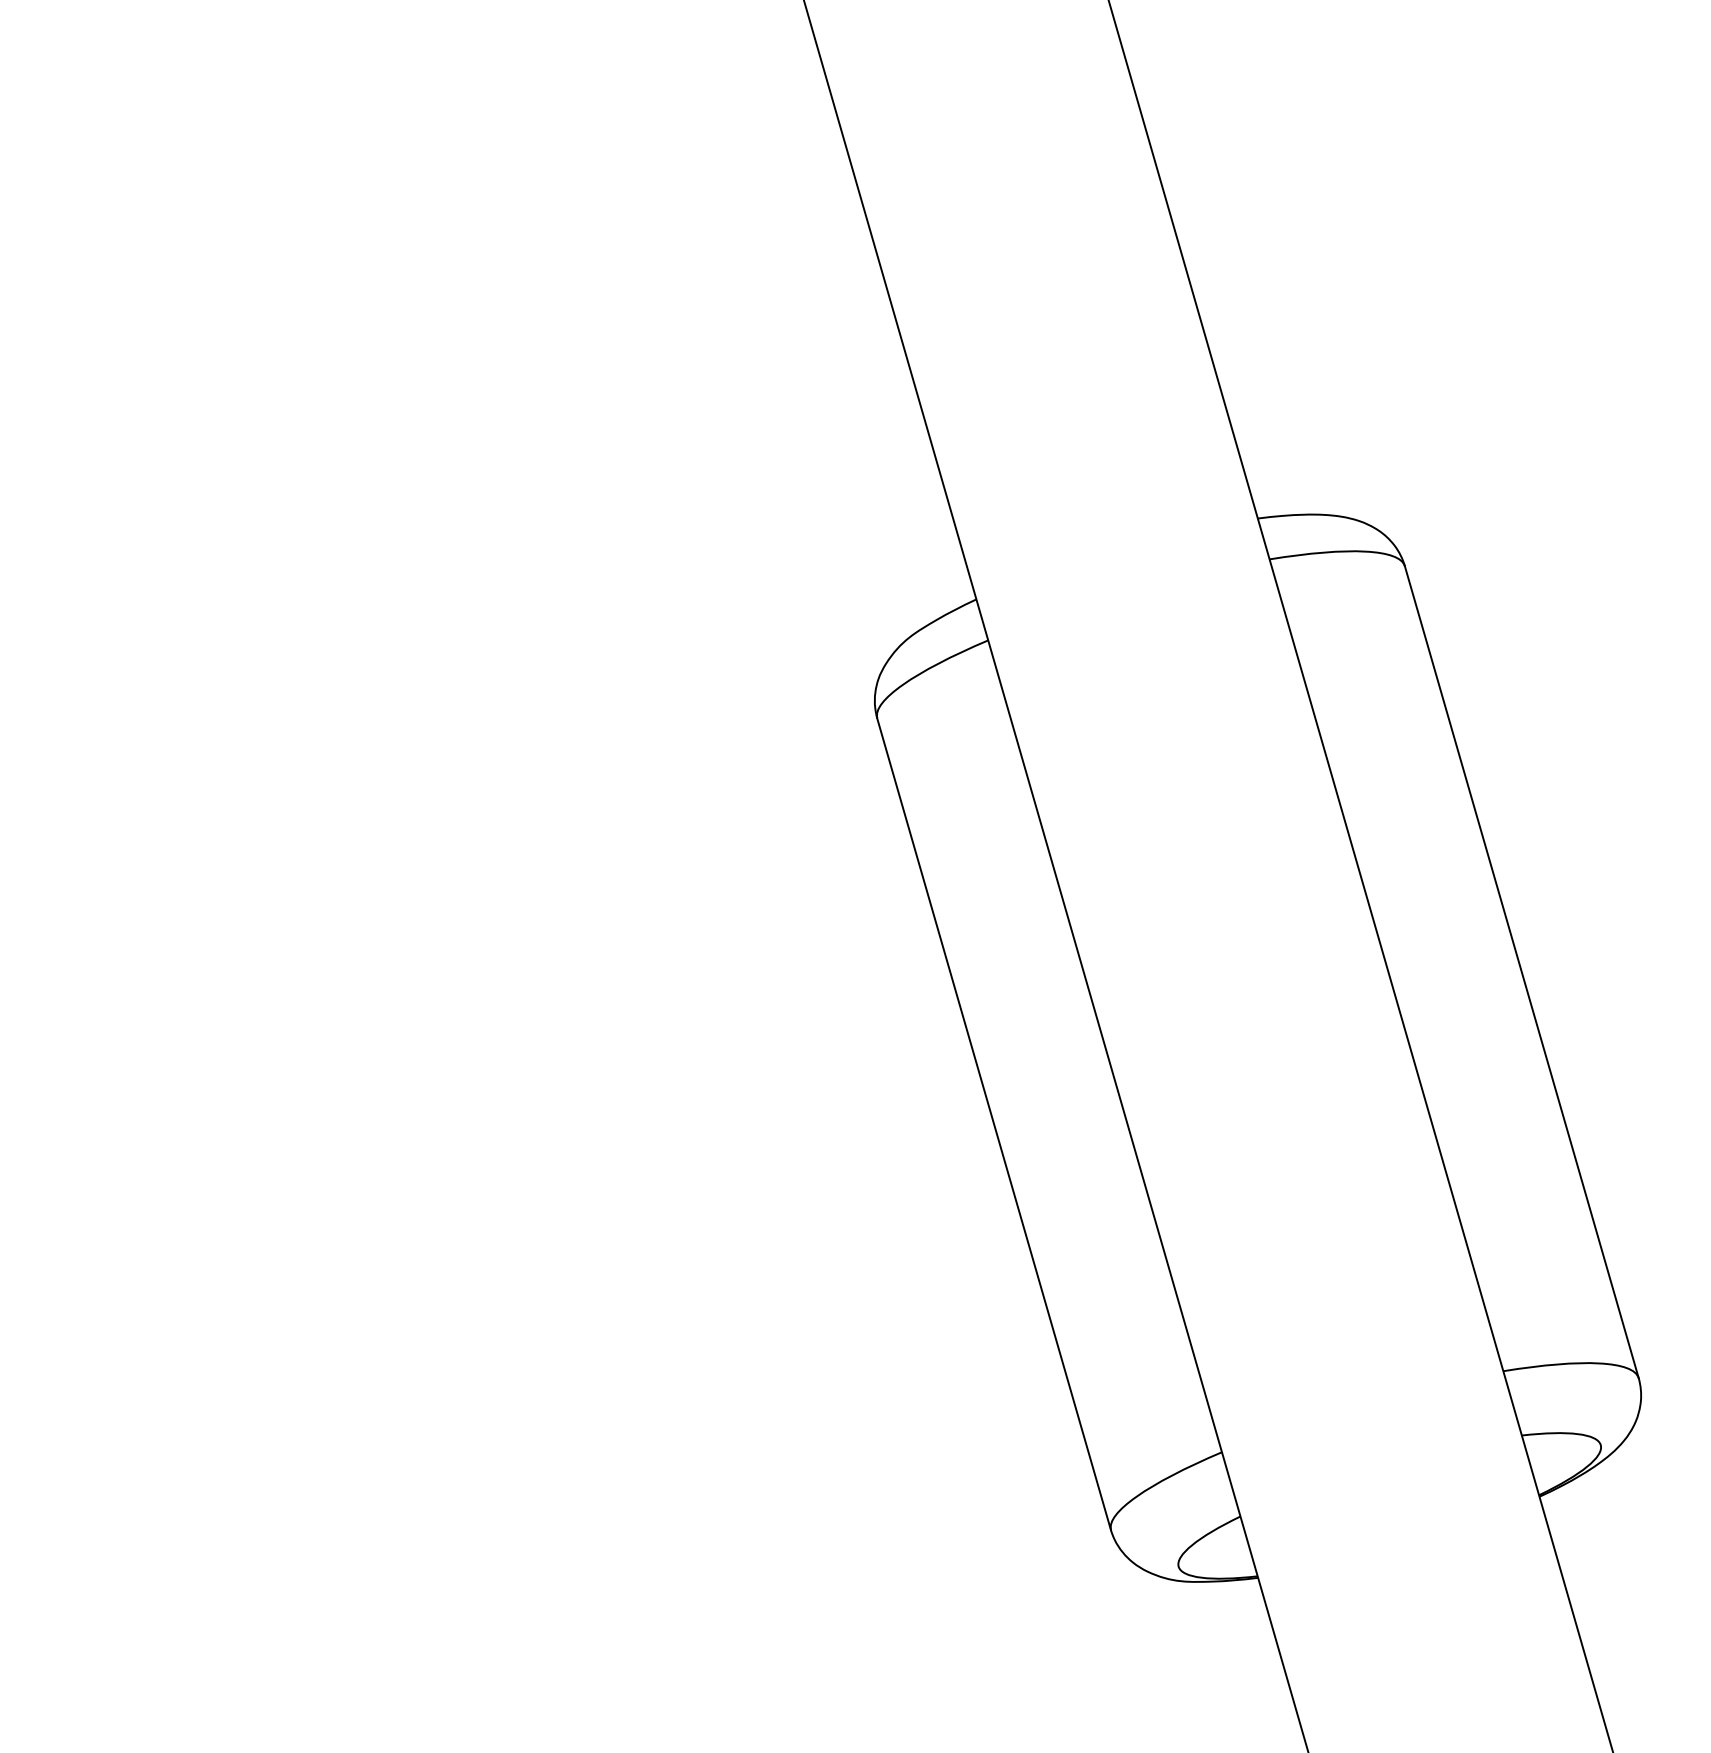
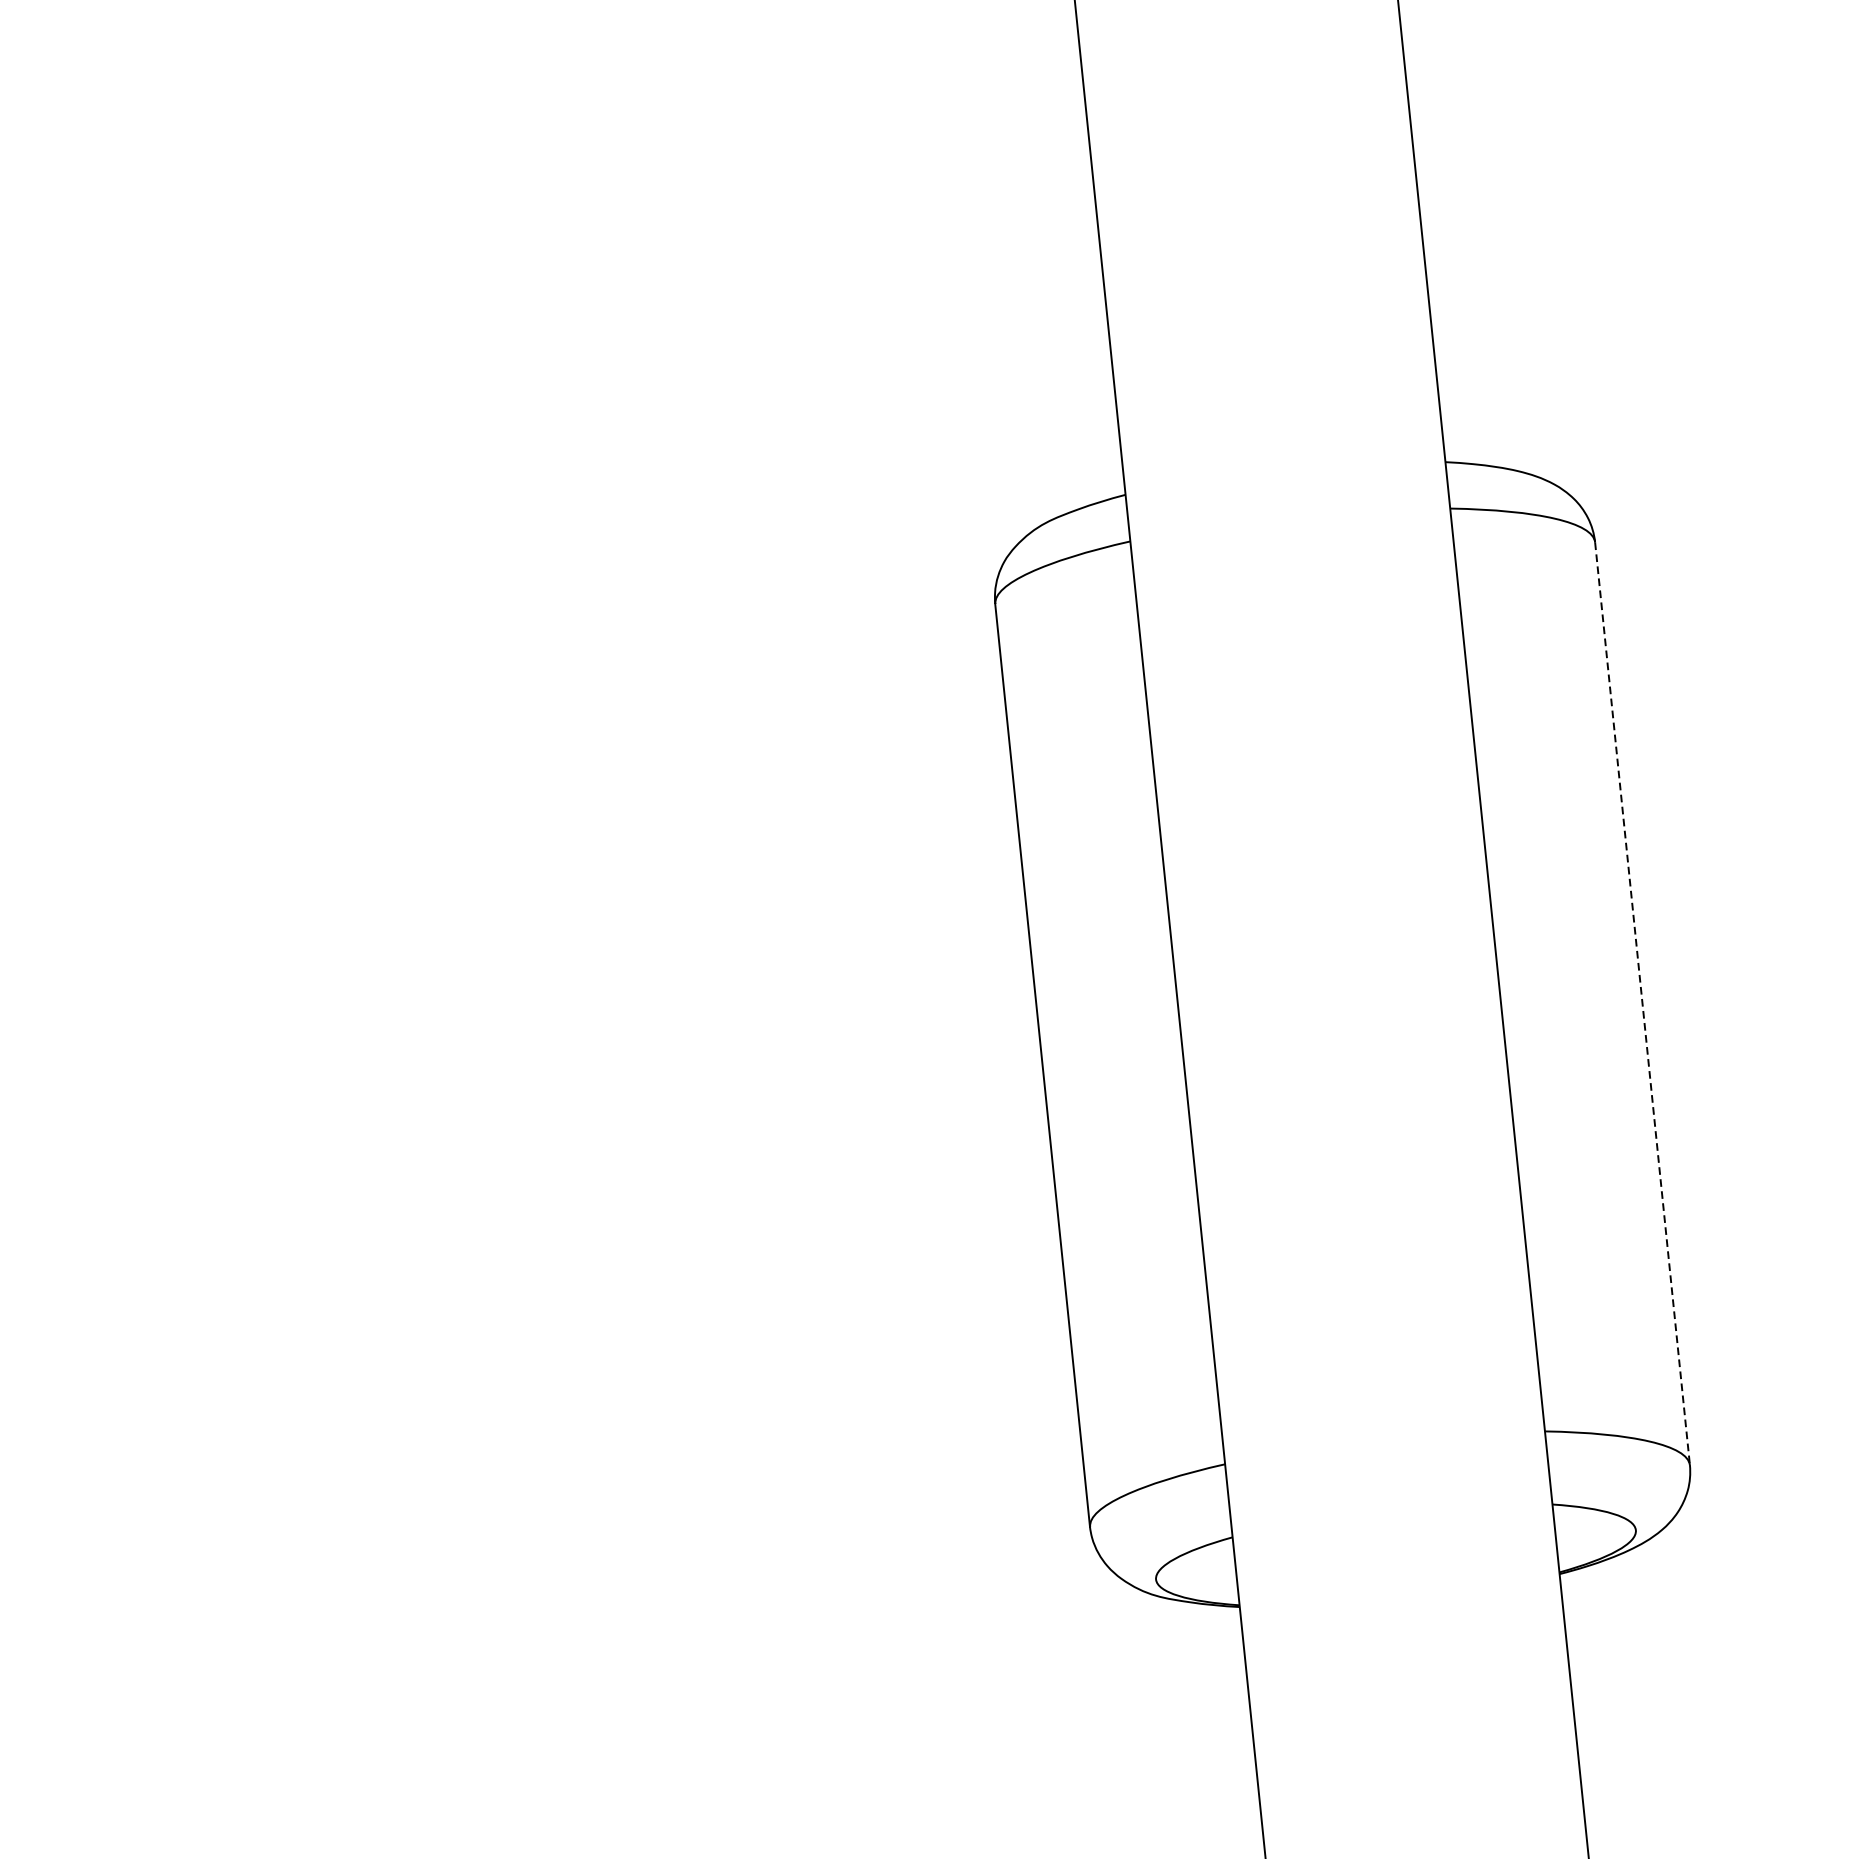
line: (1521, 972) -> (1642, 1004), solid -> dashed

